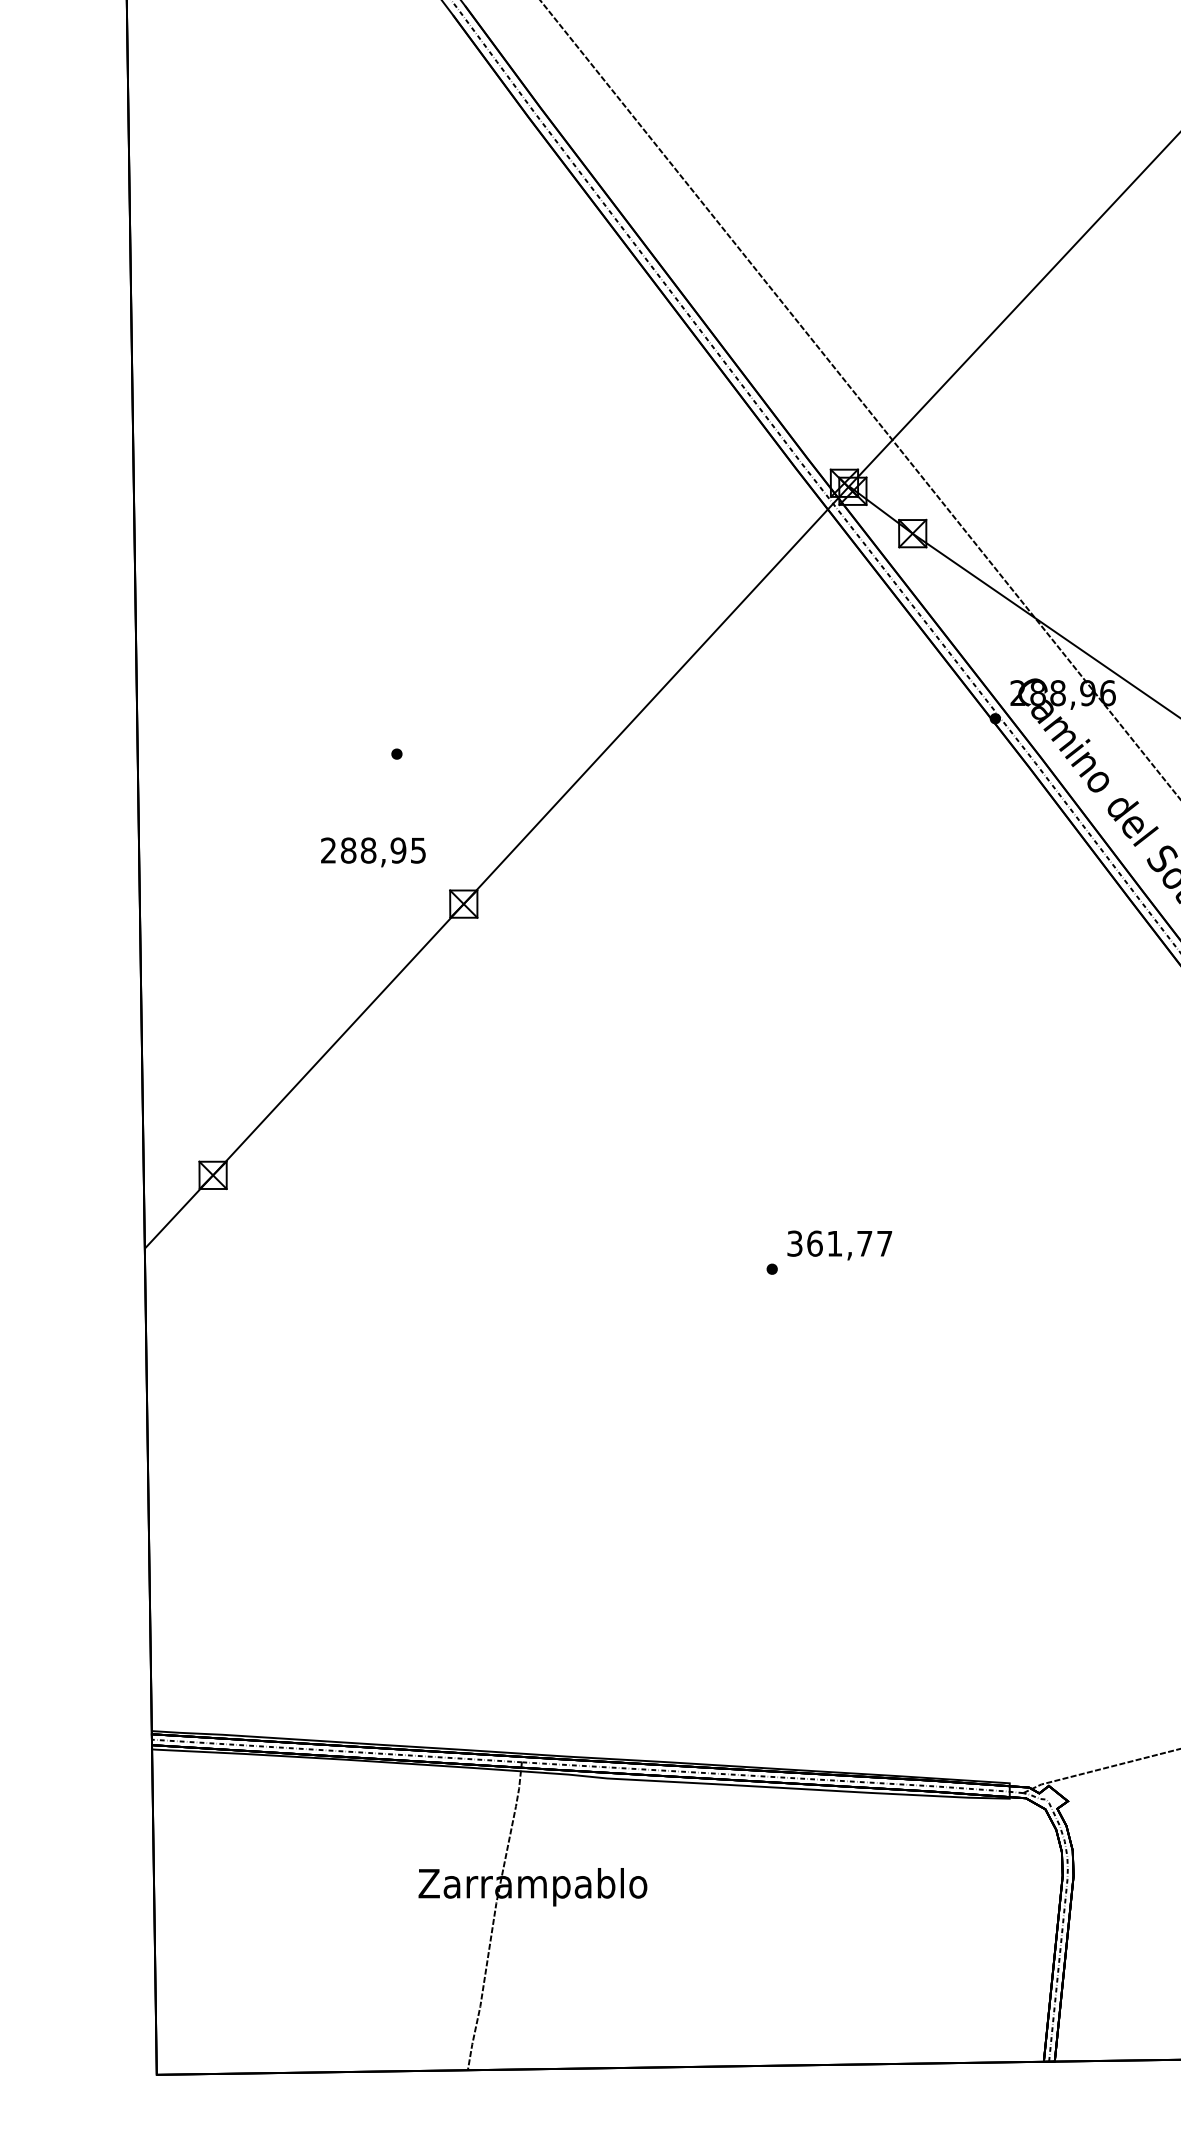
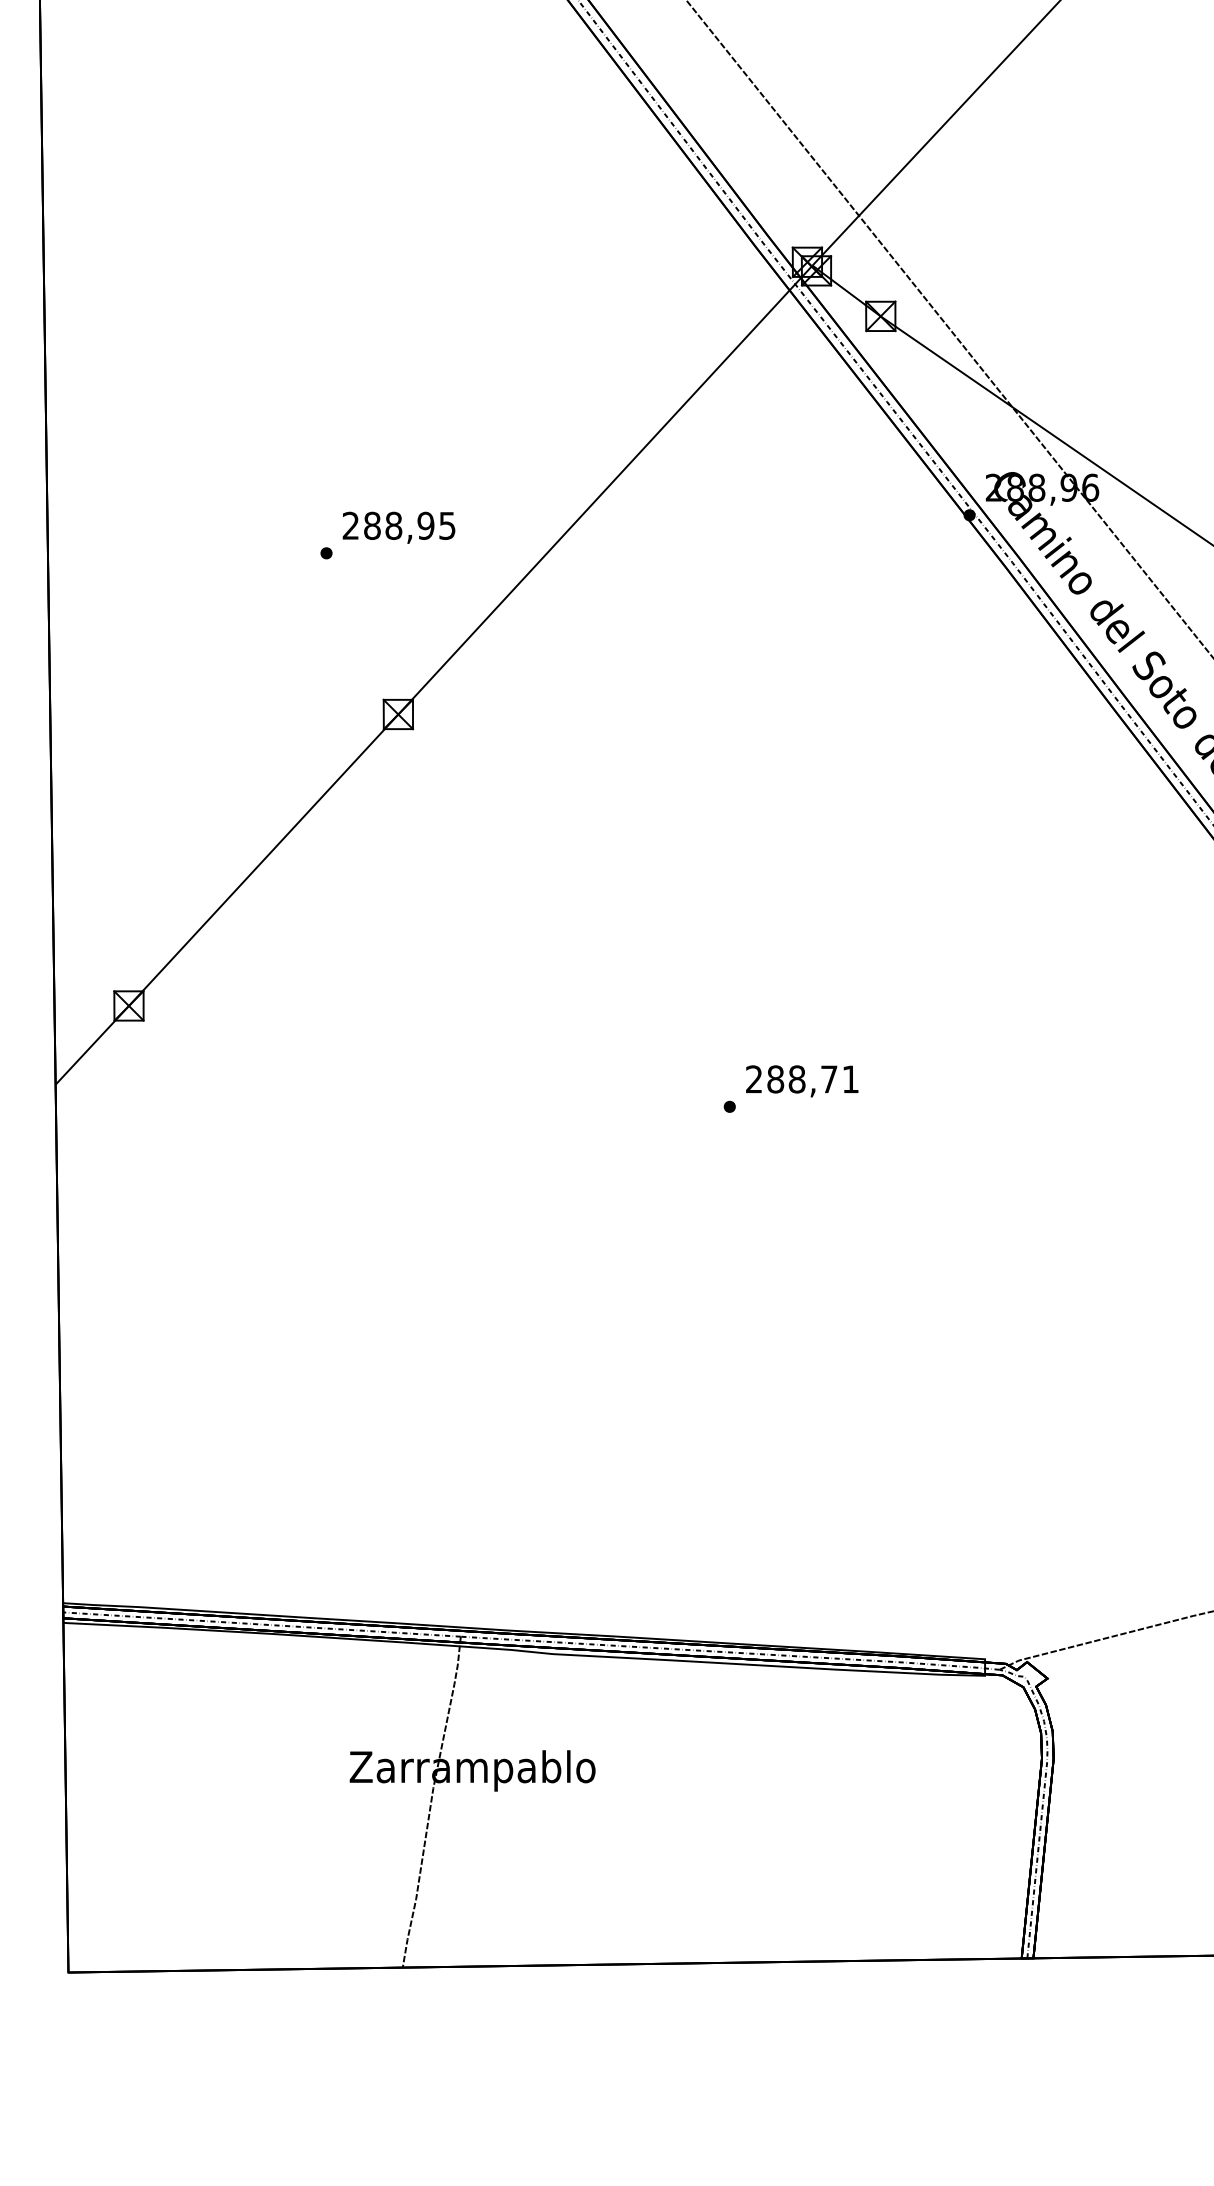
text: (373, 852) -> (399, 527), moved
text: (839, 1243) -> (802, 1079), 361,77 -> 288,71

